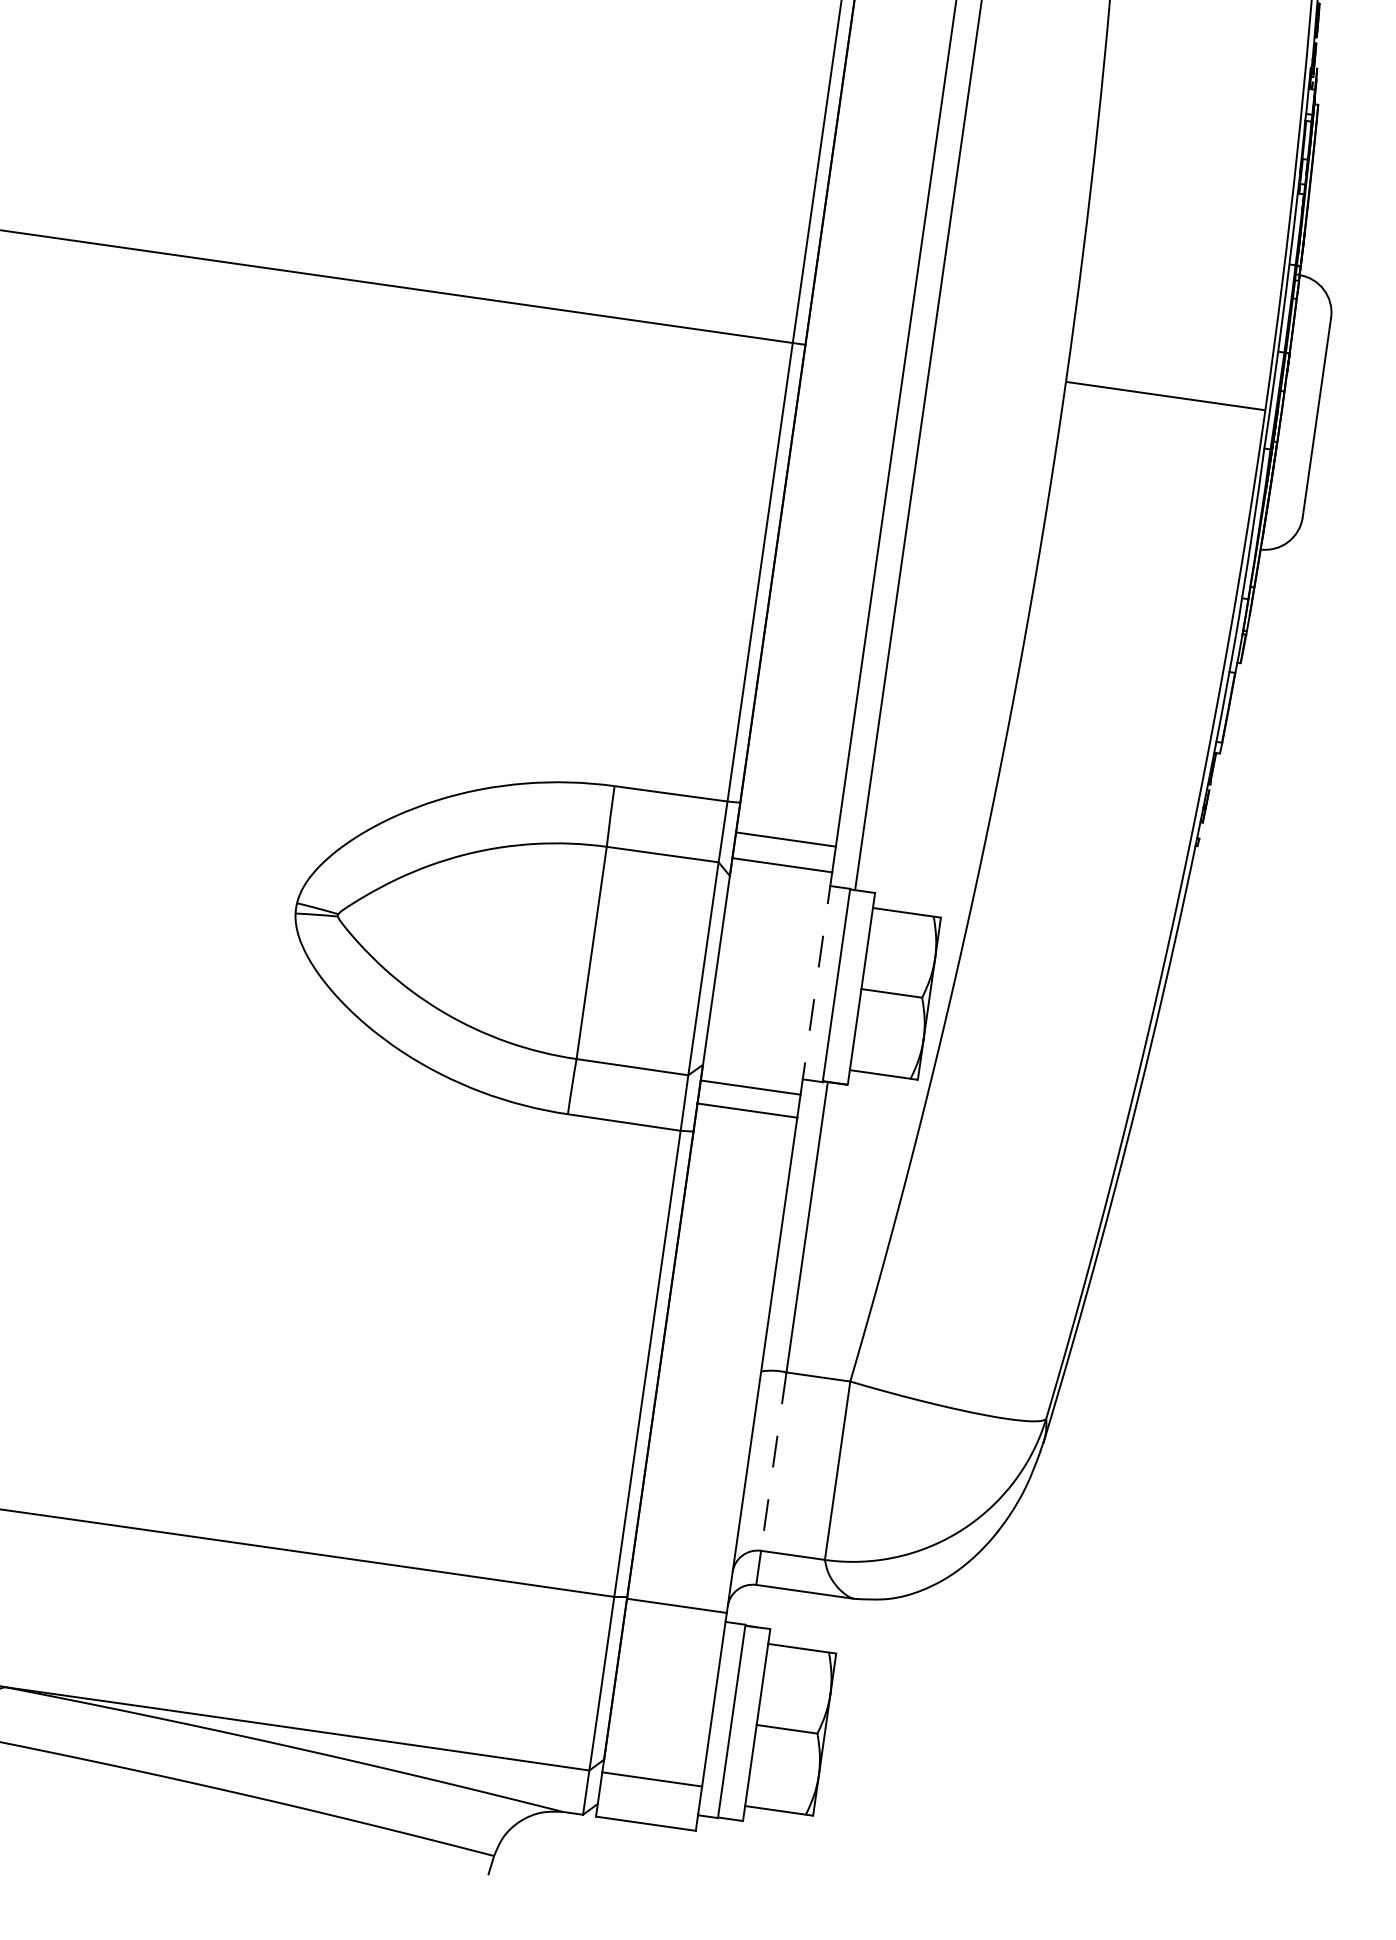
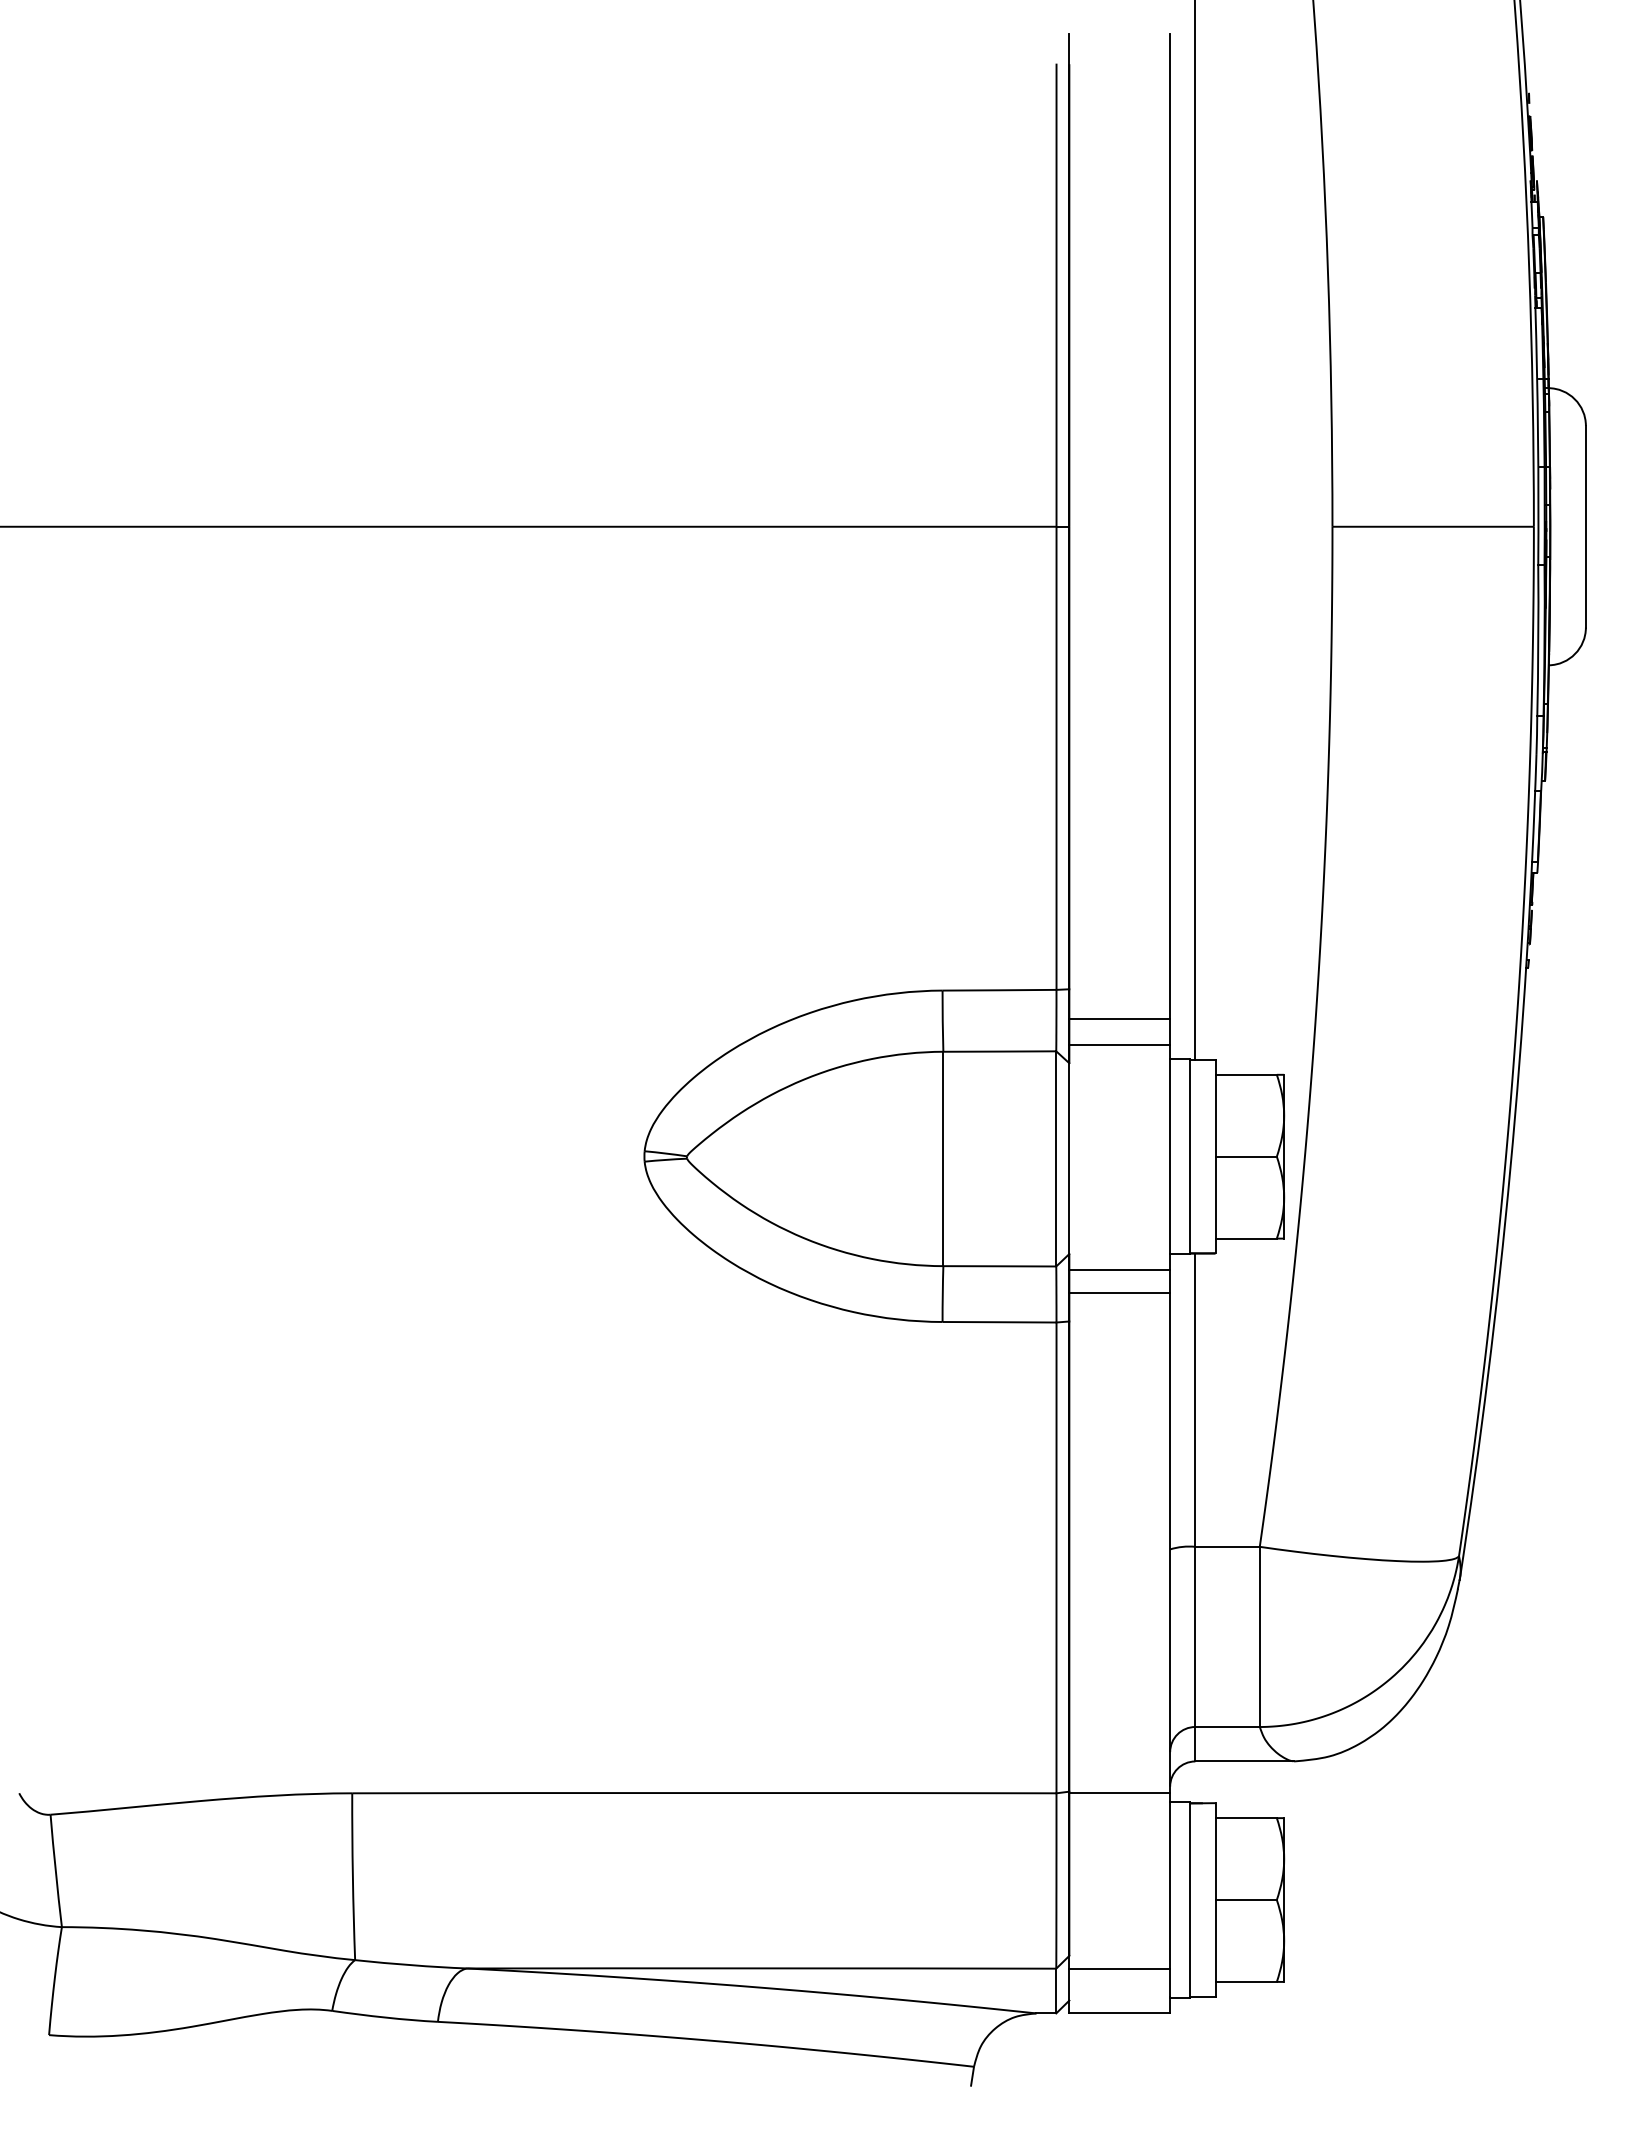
line: (816, 984) -> (1170, 1158), dashed -> solid
line: (773, 1462) -> (1195, 1637), dashed -> solid

